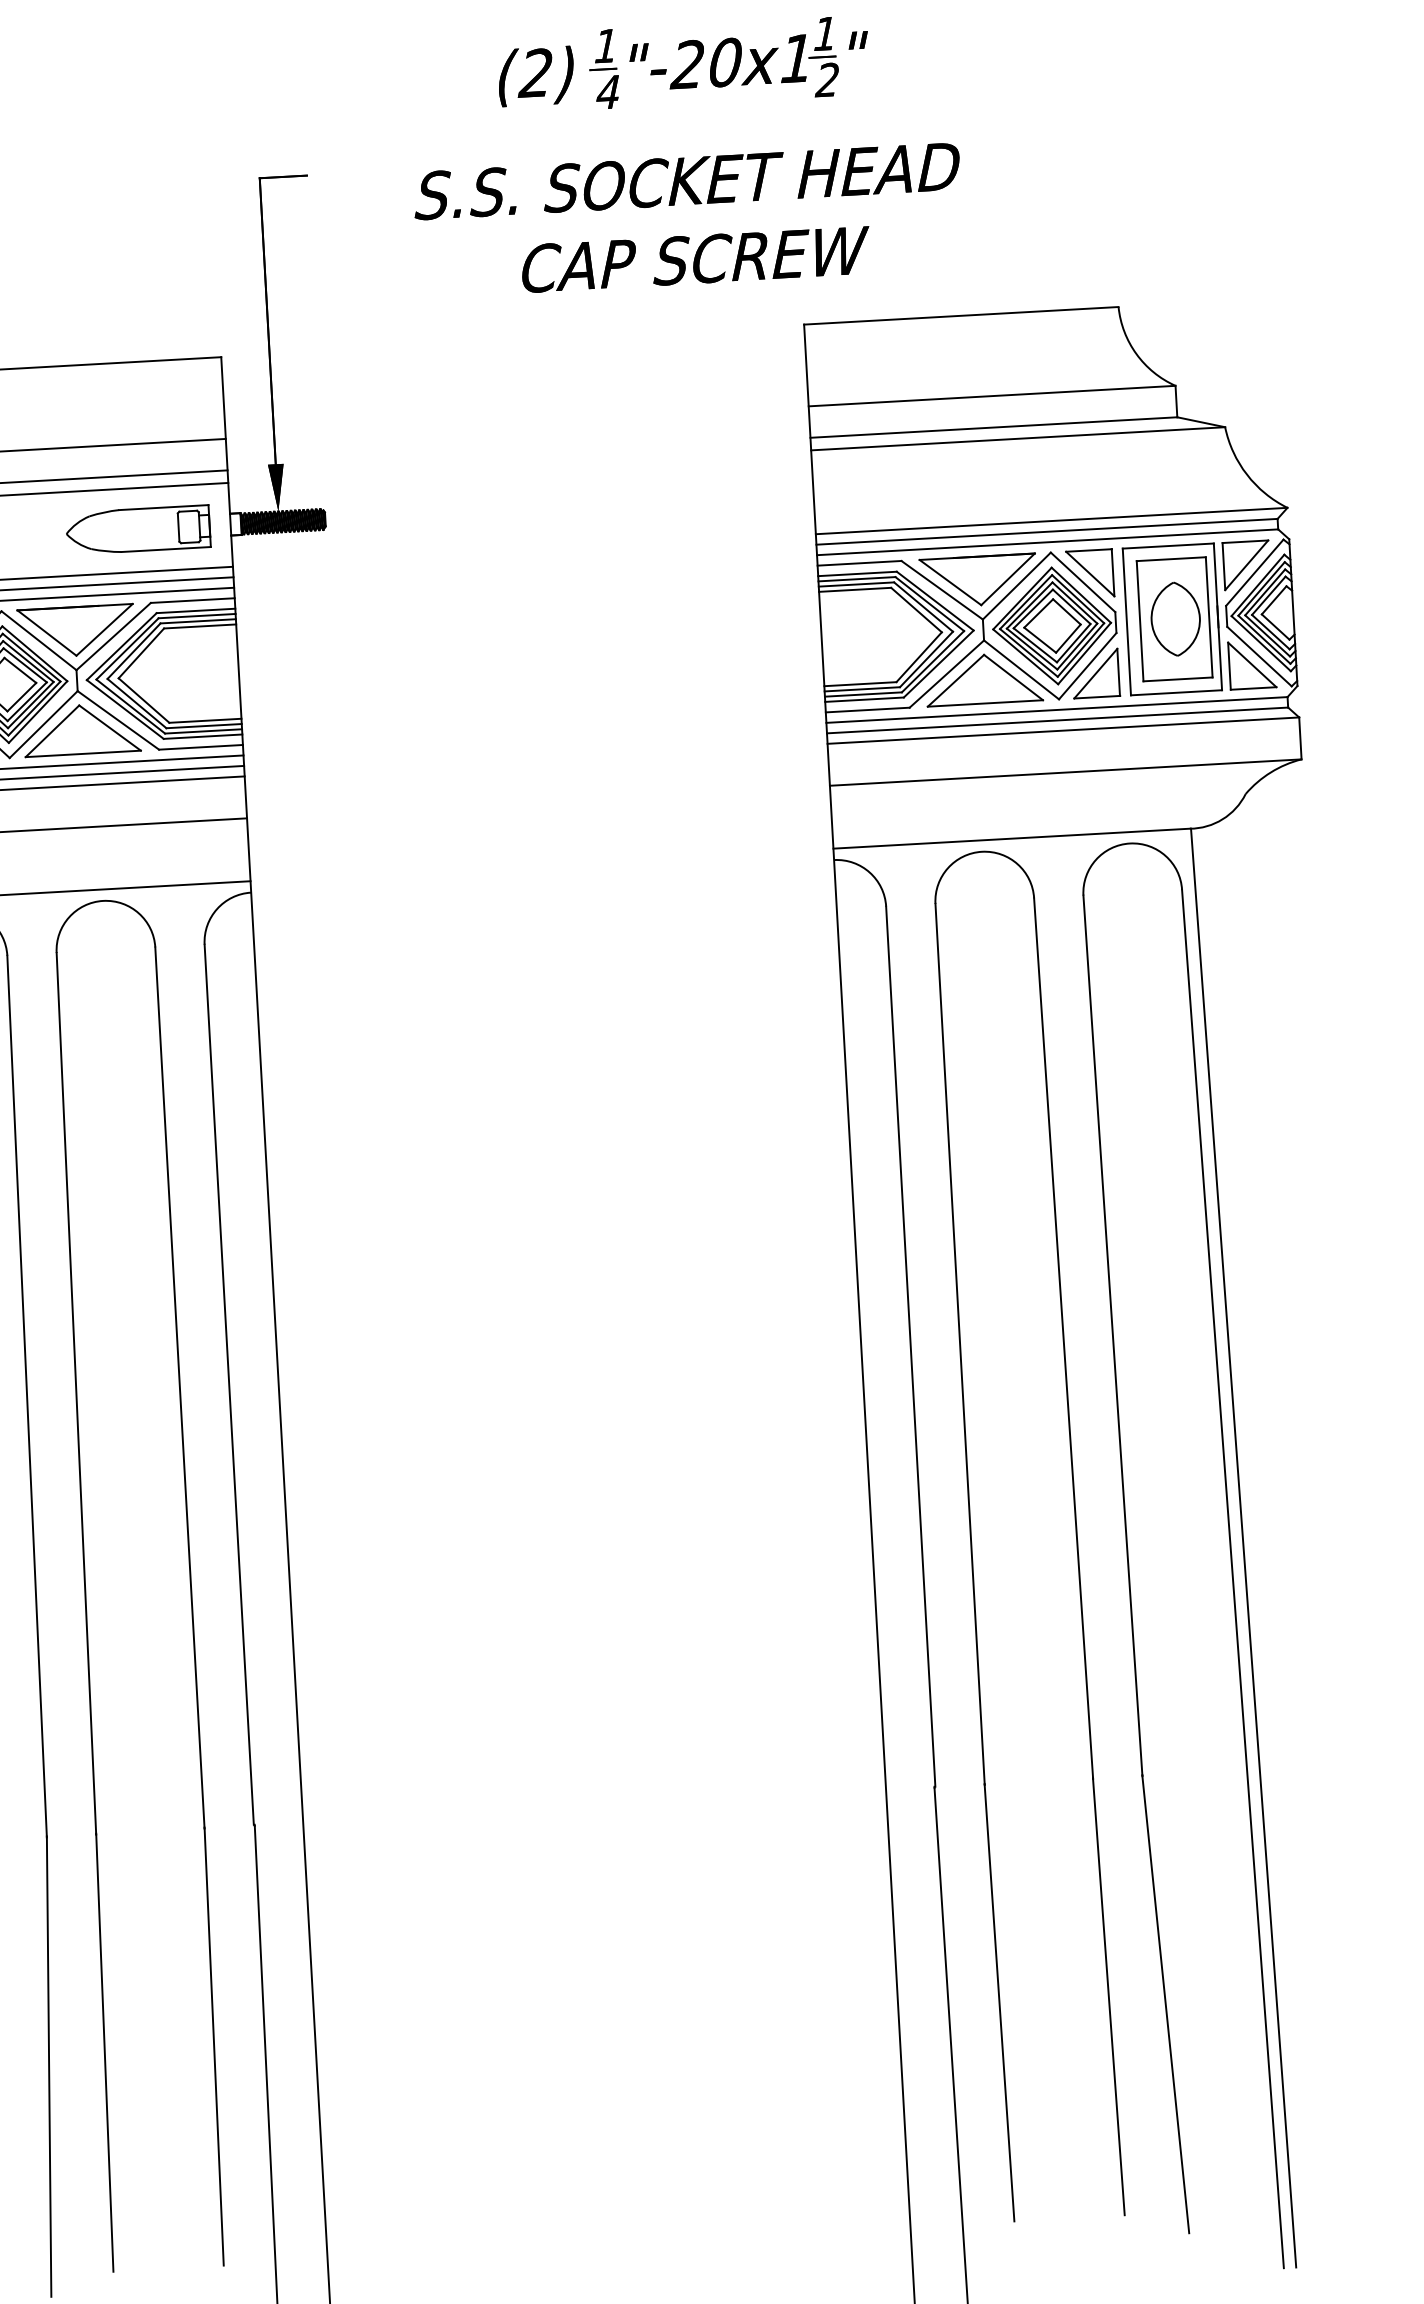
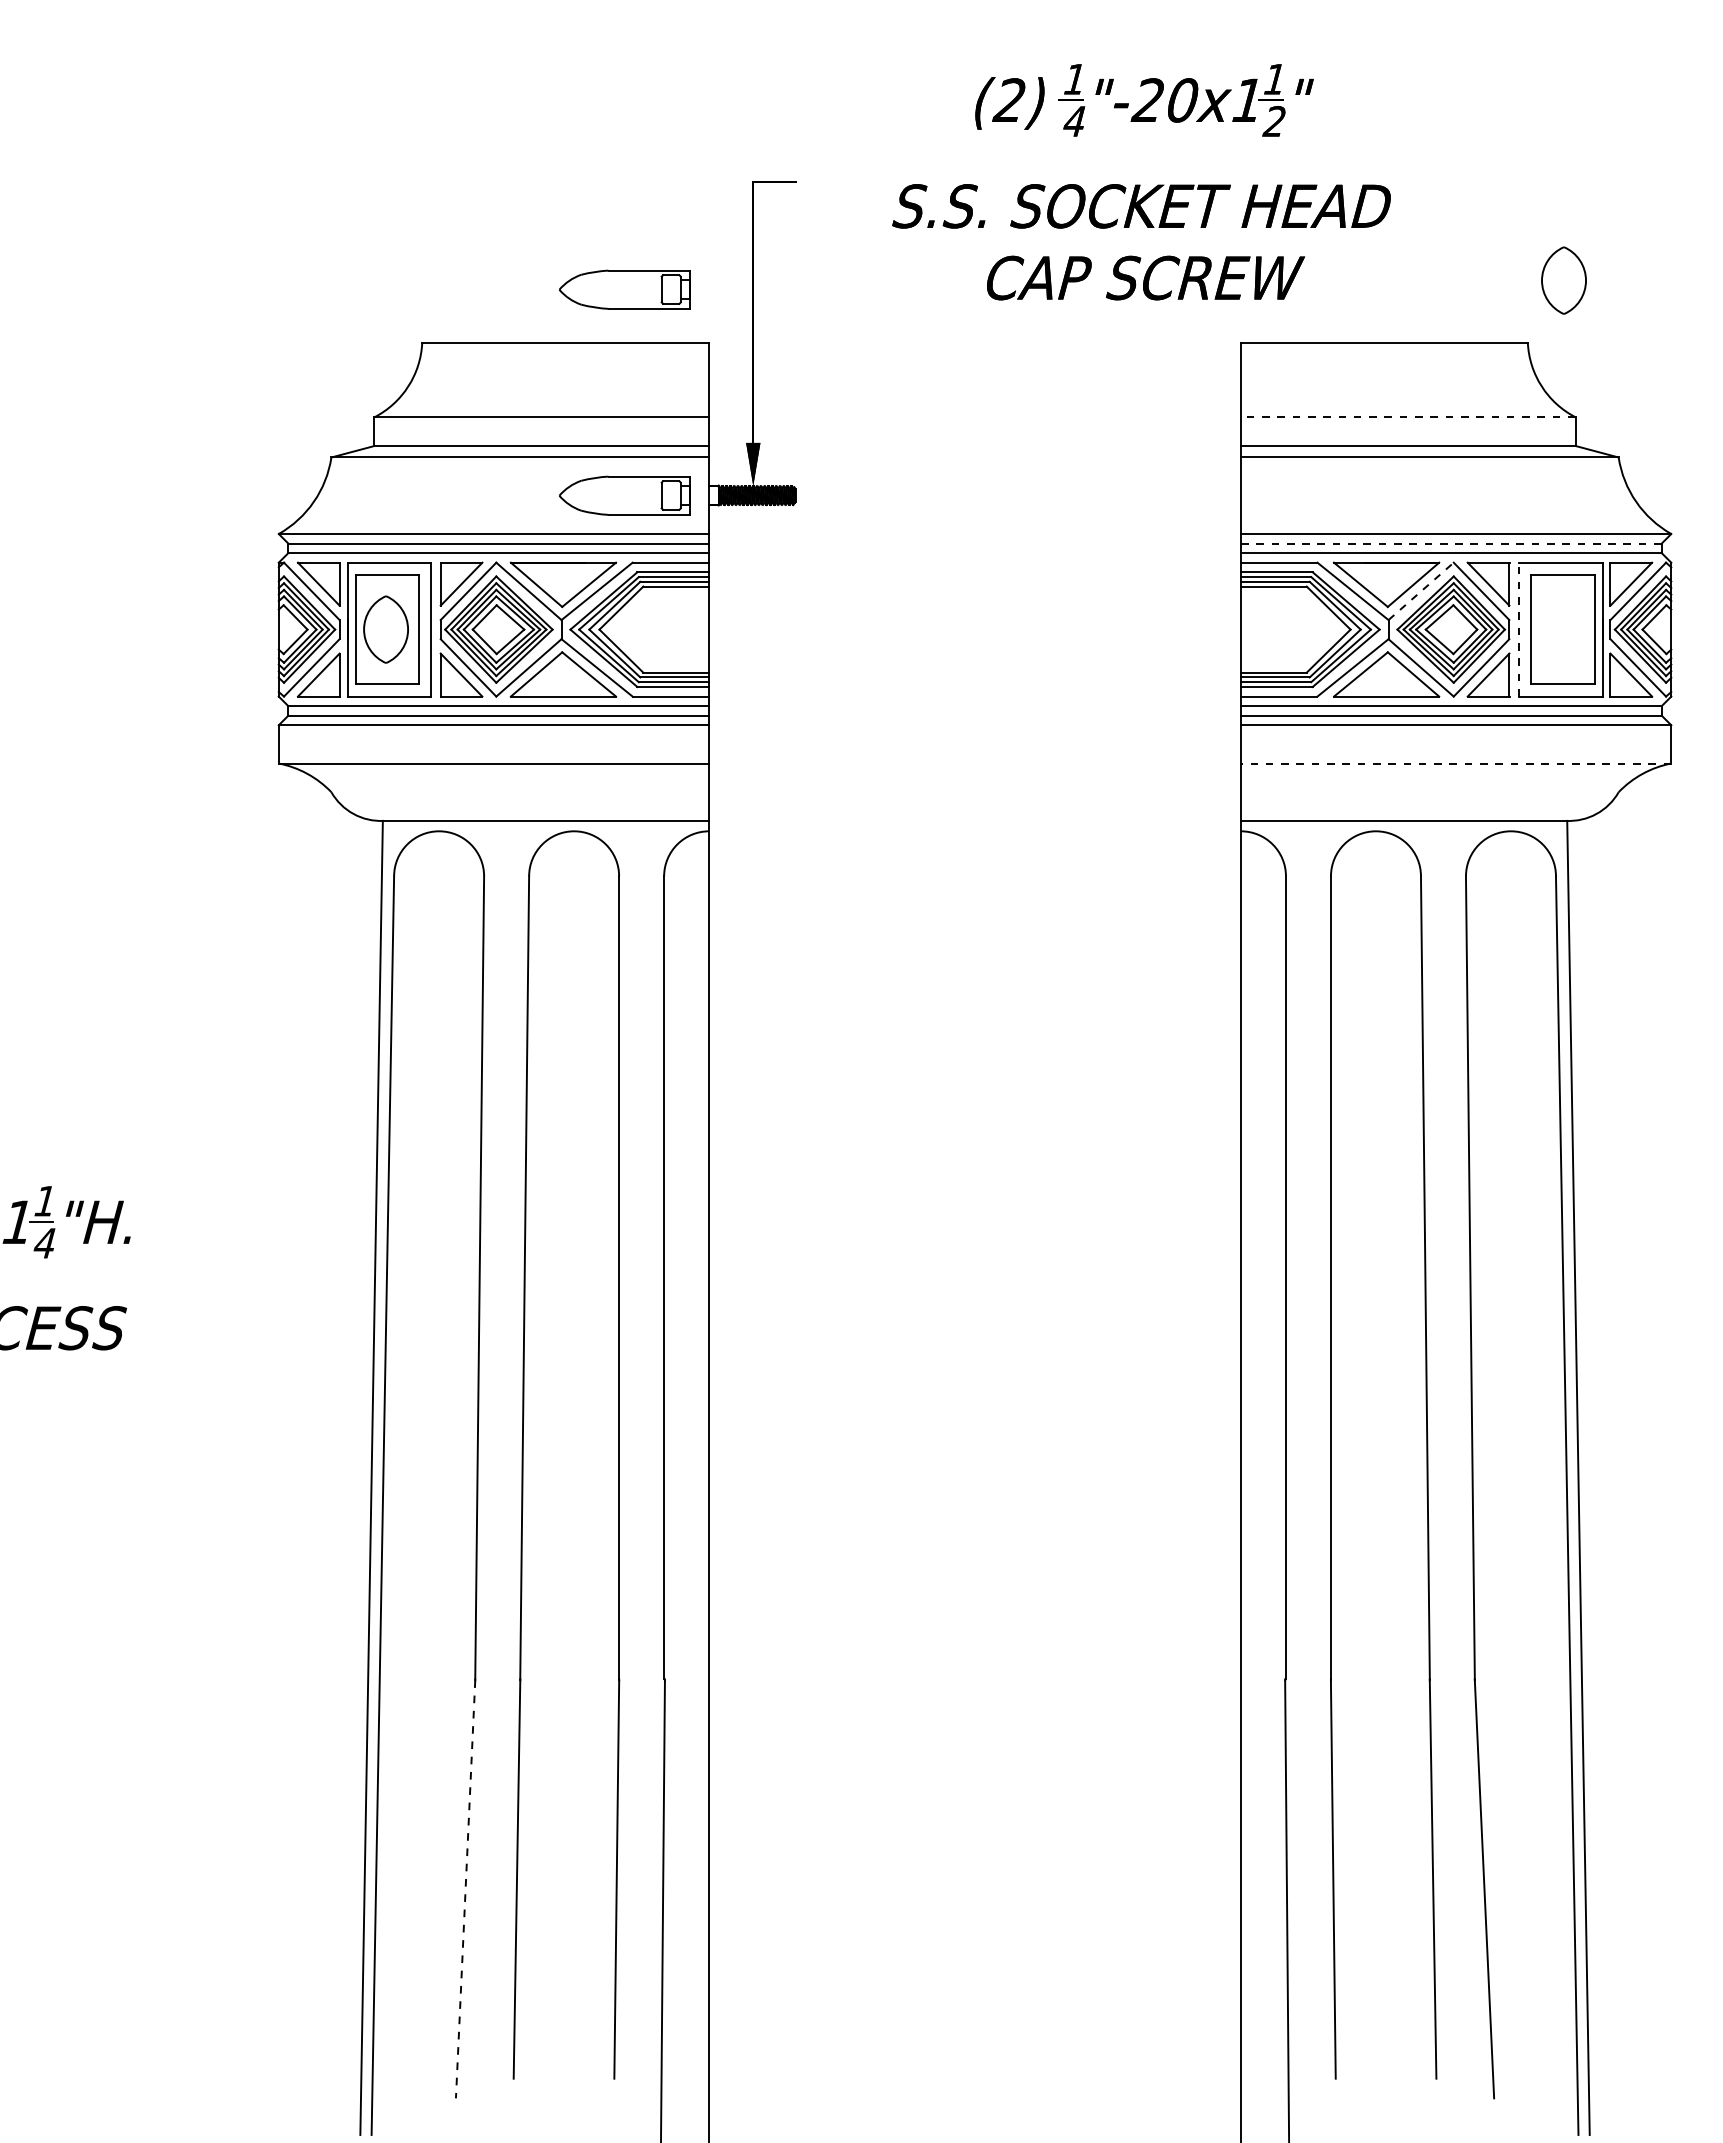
part: (125, 304) -> (624, 289), added
line: (991, 396) -> (1407, 417), solid -> dashed
line: (1046, 531) -> (1450, 543), solid -> dashed
line: (1017, 586) -> (1421, 591), solid -> dashed
part: (1175, 619) -> (1563, 280), moved
line: (1126, 621) -> (1519, 629), solid -> dashed
line: (1065, 772) -> (1455, 763), solid -> dashed
line: (49, 2067) -> (465, 1889), solid -> dashed

